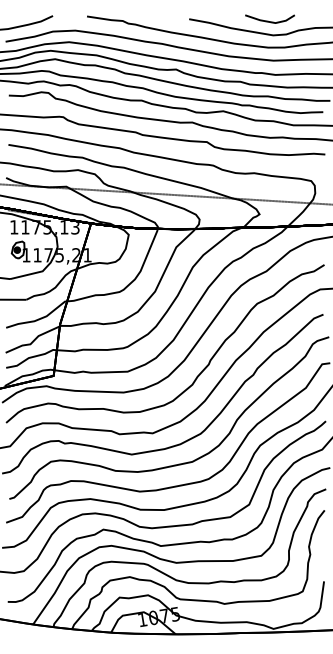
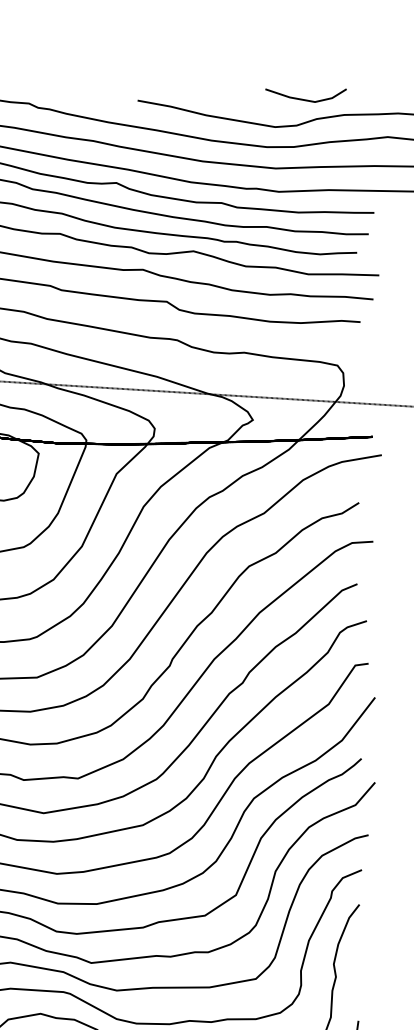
line: (268, 20) -> (303, 97), moved

